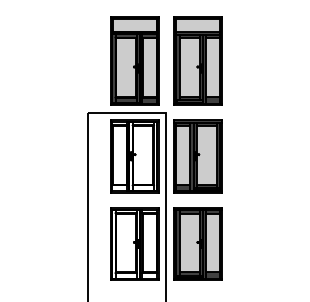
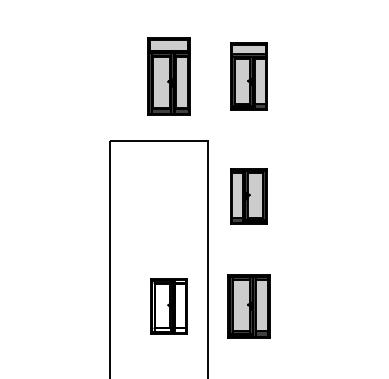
part: (134, 60) -> (168, 76), size x0.7
part: (198, 60) -> (248, 76), size x0.6
part: (134, 156) -> (168, 196), removed
part: (198, 156) -> (248, 196), size x0.6
part: (134, 244) -> (168, 306), size x0.6
part: (198, 244) -> (248, 306), size x0.7

